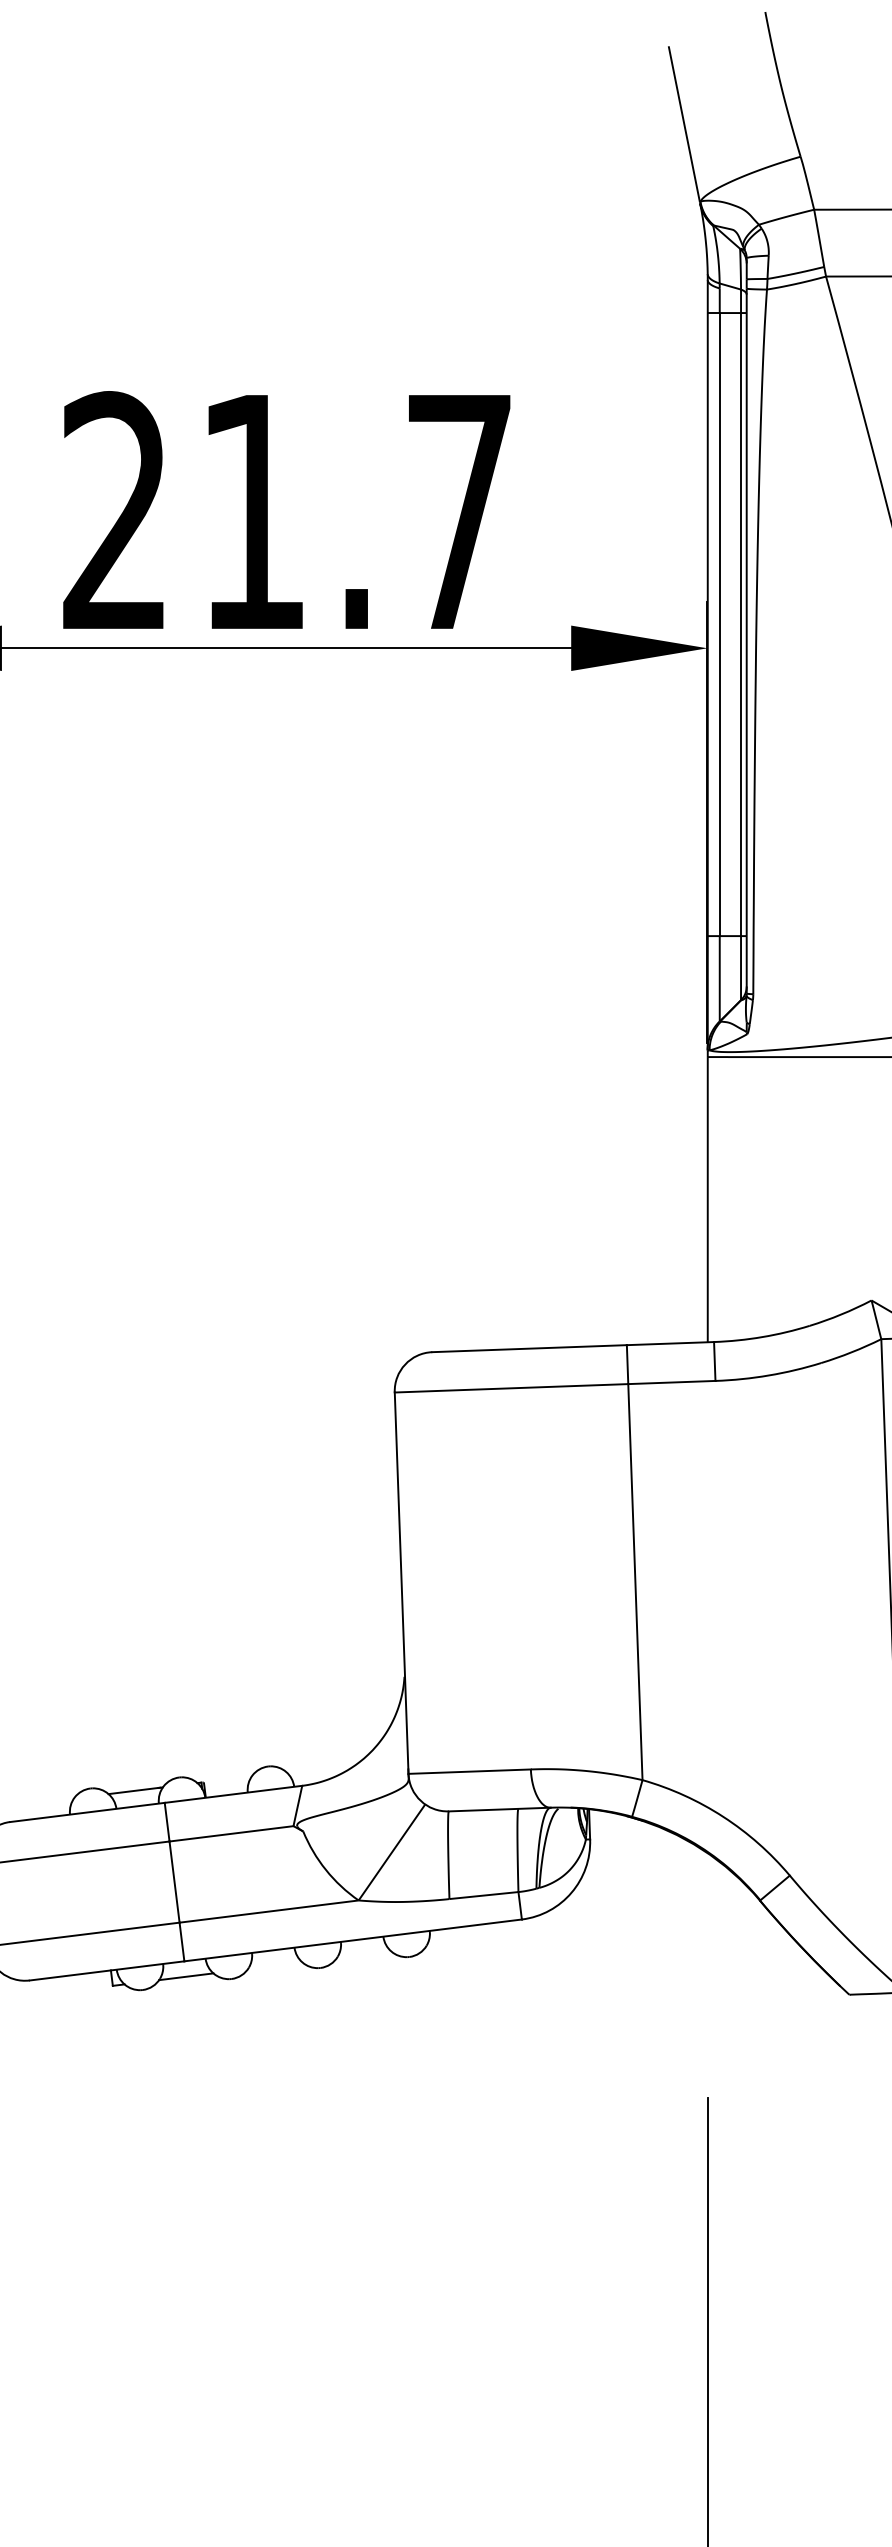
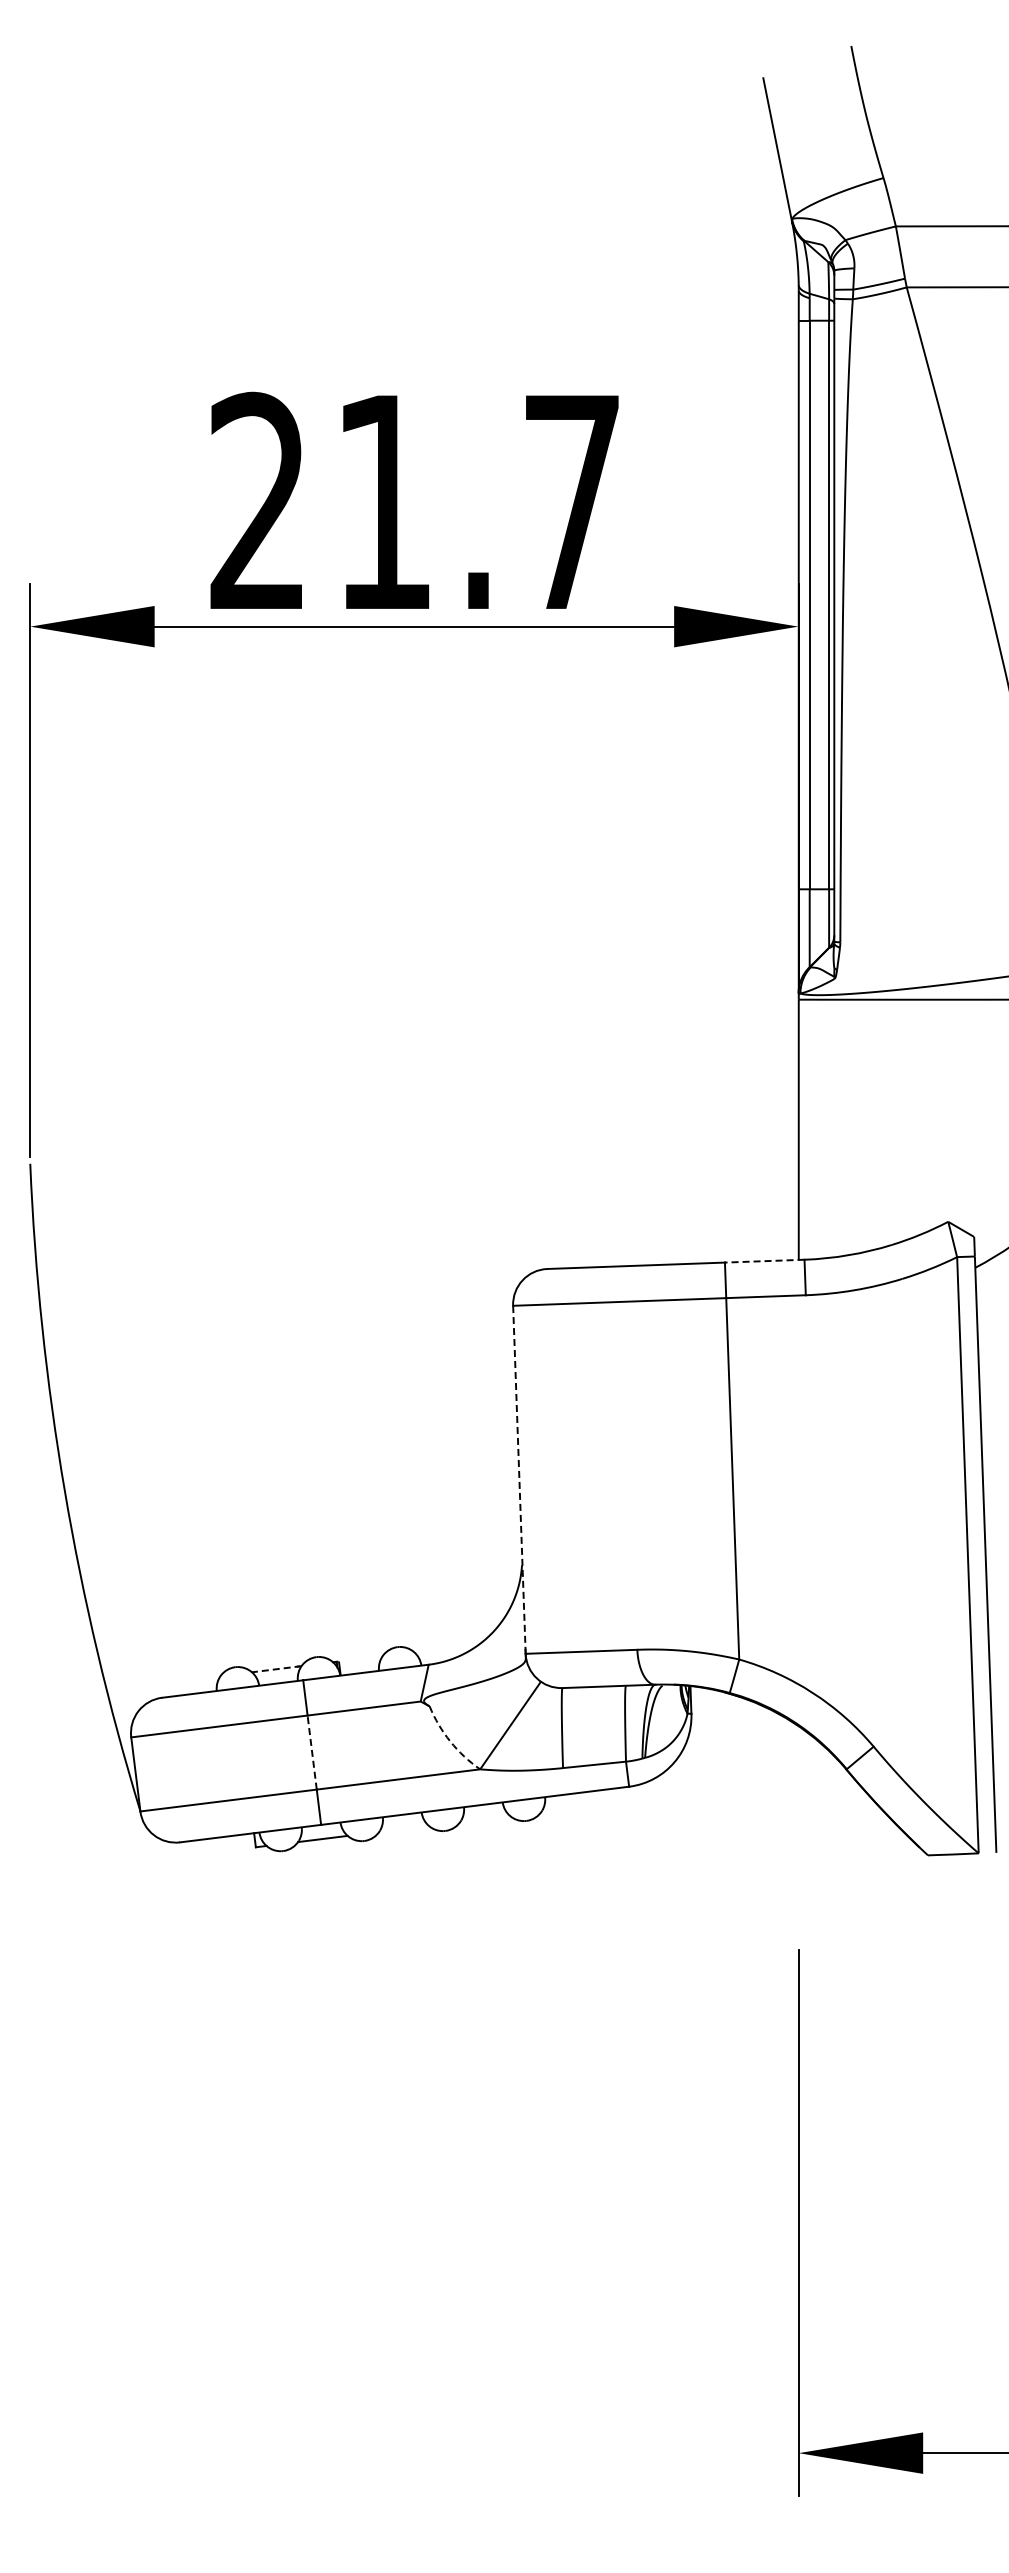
line: (670, 1343) -> (764, 1261), solid -> dashed
line: (401, 1582) -> (519, 1479), solid -> dashed
line: (135, 1791) -> (276, 1669), solid -> dashed
arc: (326, 1869) -> (450, 1741), solid -> dashed
line: (174, 1881) -> (312, 1752), solid -> dashed

